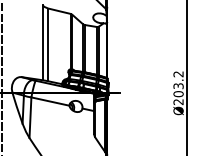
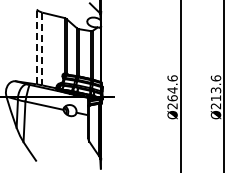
line: (42, 42) -> (36, 46), solid -> dashed
line: (48, 45) -> (42, 49), solid -> dashed
text: (178, 84) -> (172, 88), Ø203.2 -> Ø264.6

